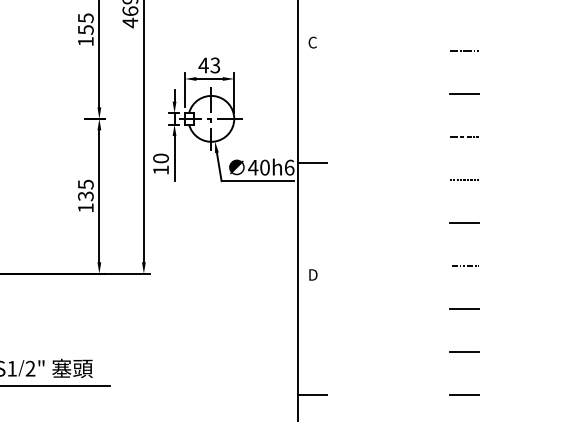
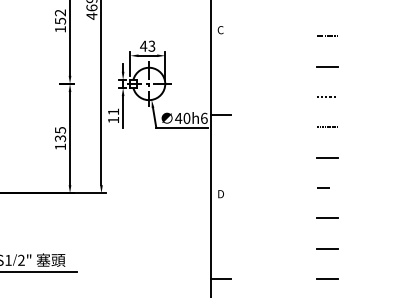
text: (85, 17) -> (60, 12), 155 -> 152
text: (160, 157) -> (113, 111), 10 -> 11

